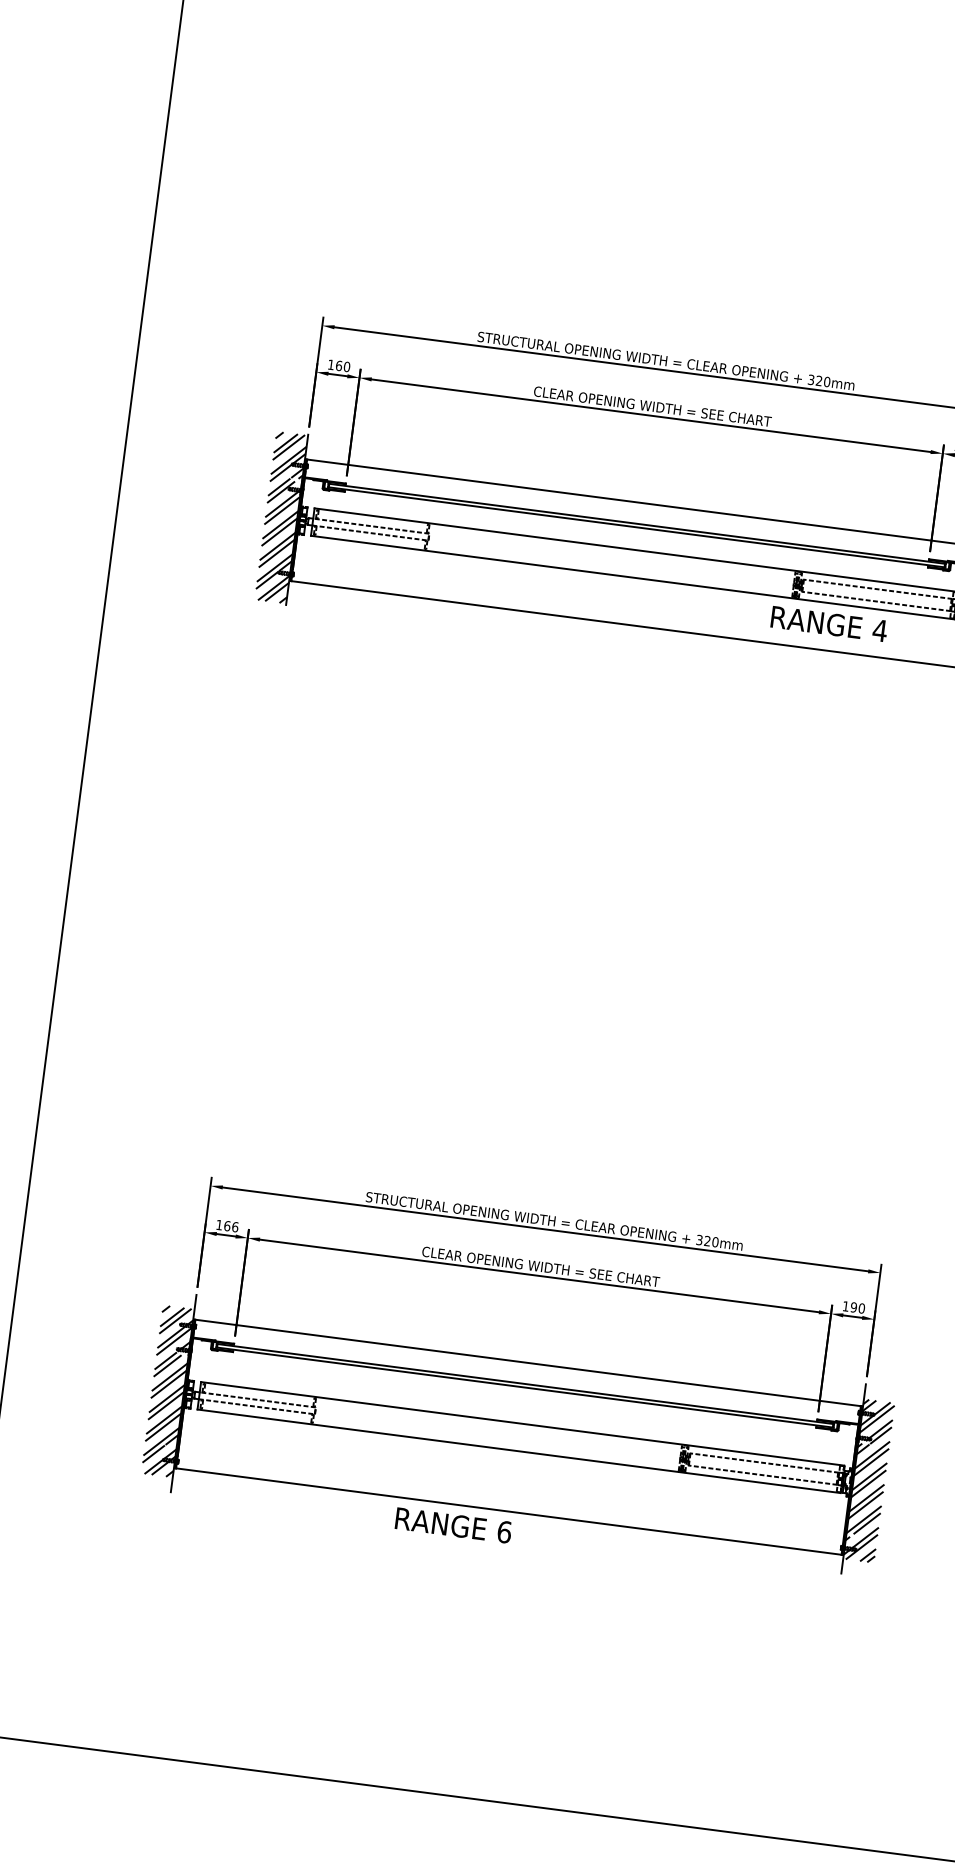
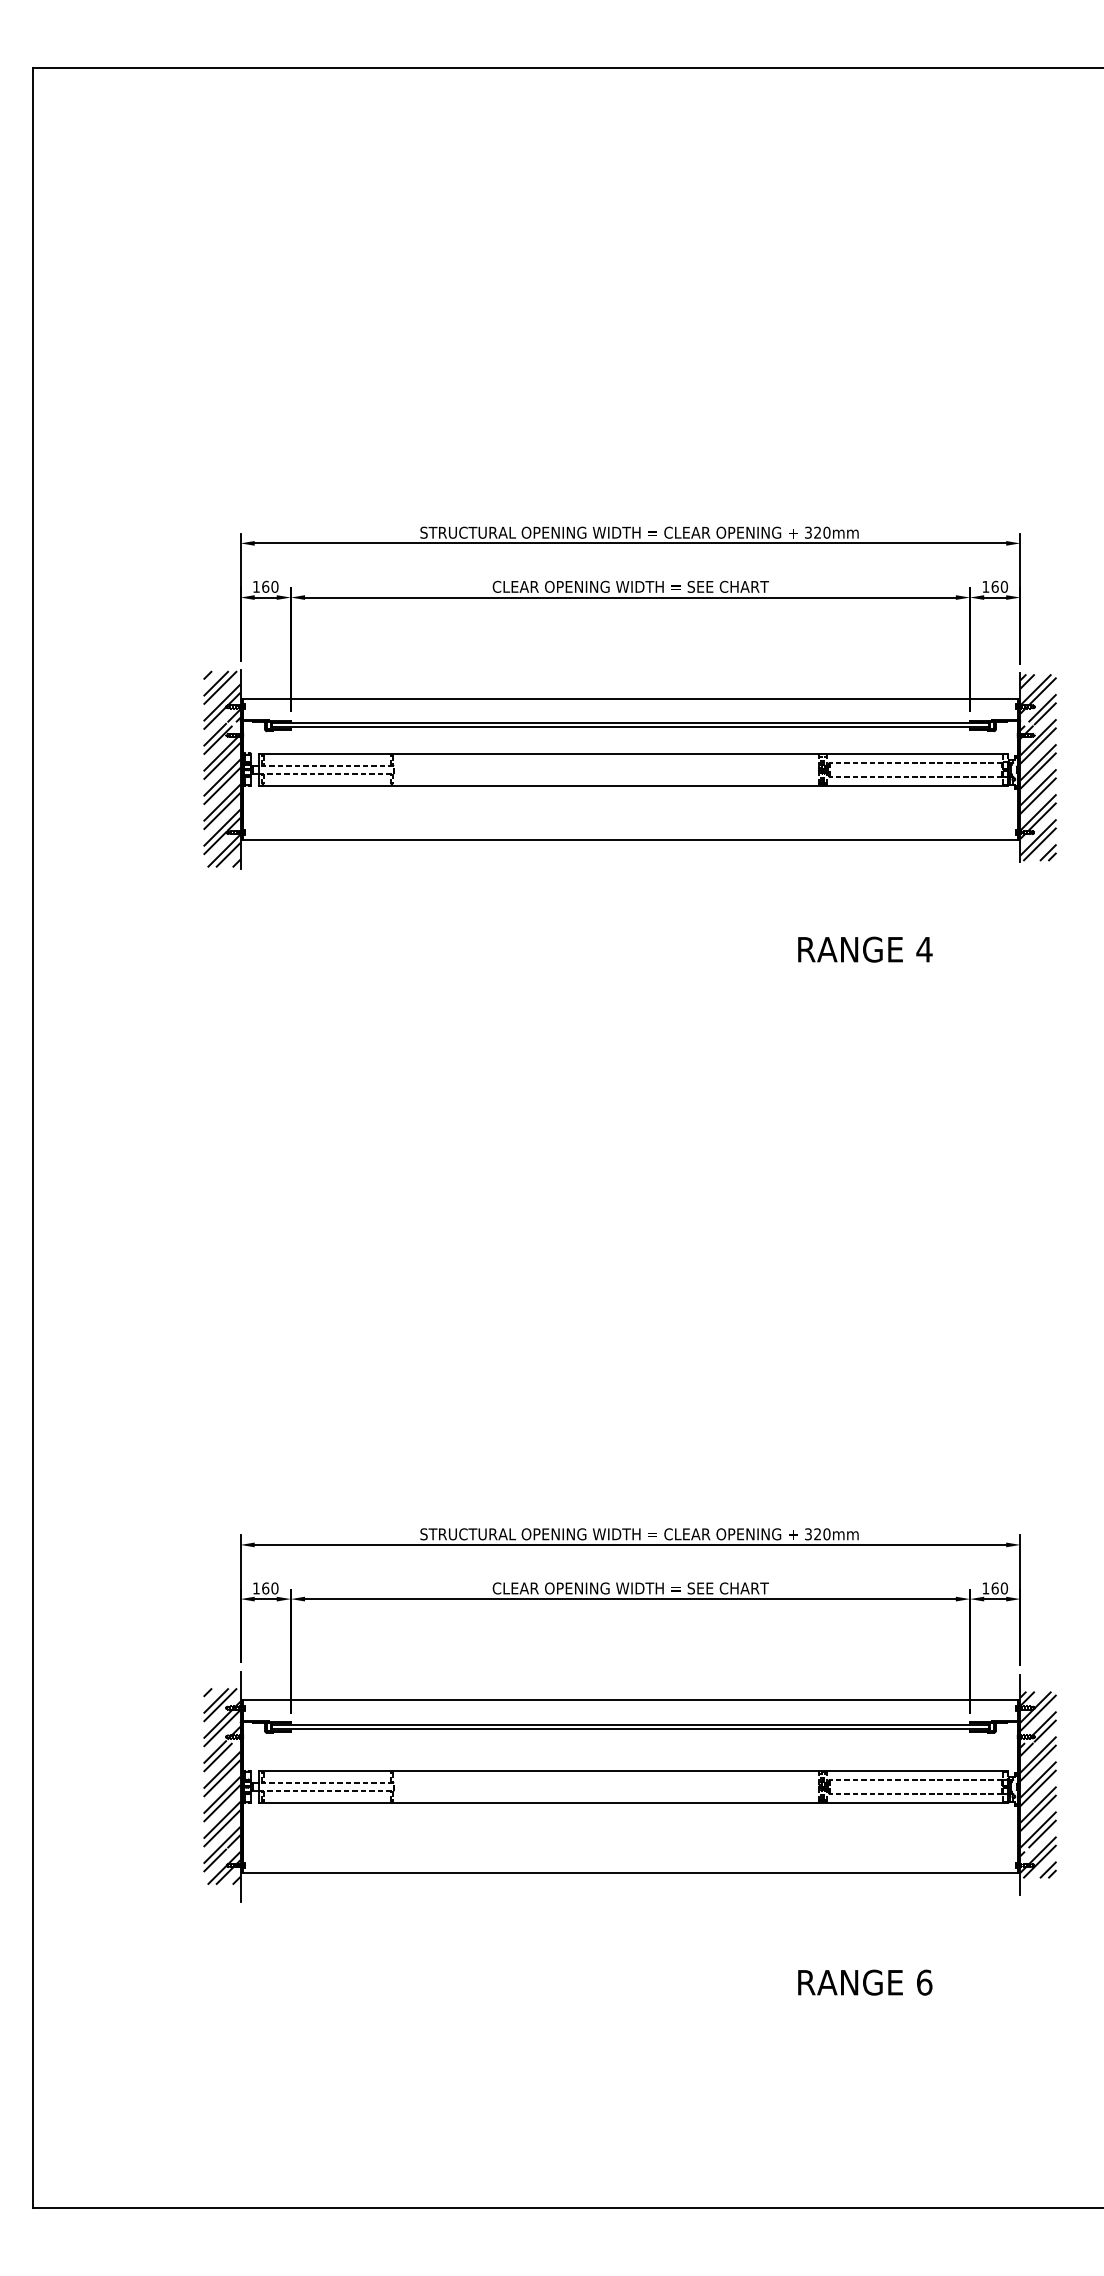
text: (829, 623) -> (865, 949), moved
text: (234, 1227) -> (274, 1588), 166 -> 160
text: (853, 1307) -> (994, 1588), 190 -> 160
text: (453, 1525) -> (865, 1982), moved

